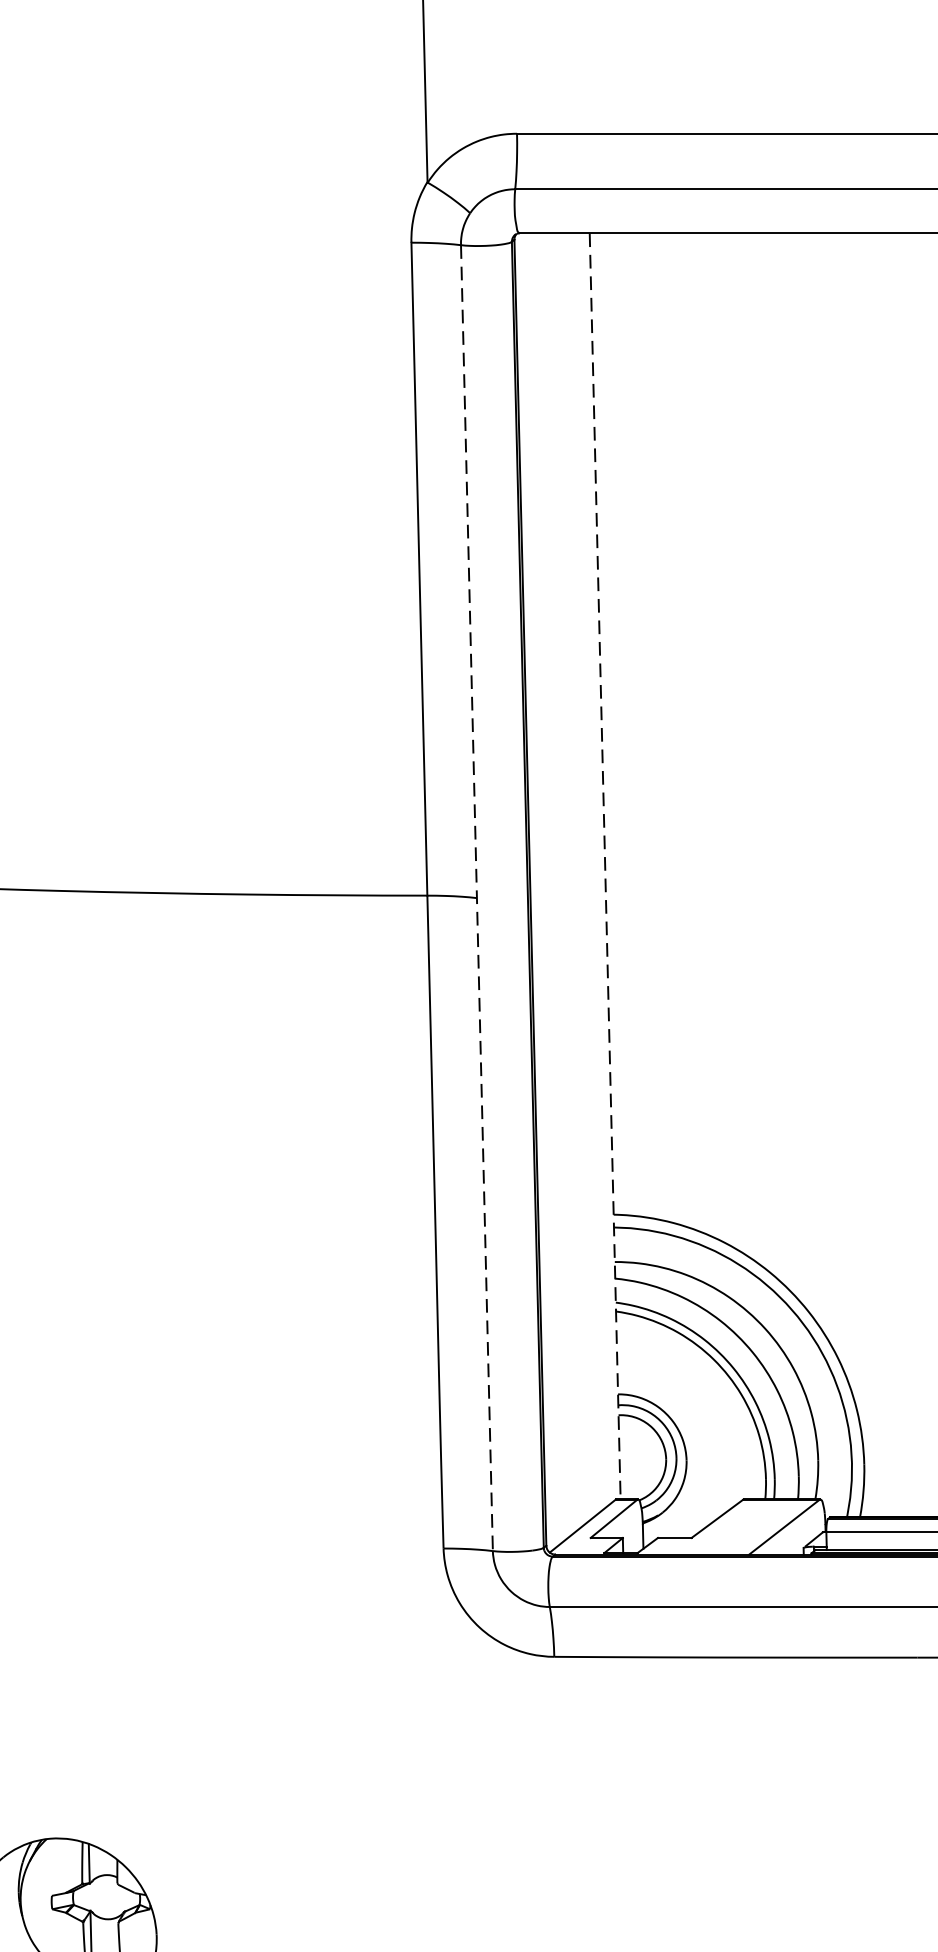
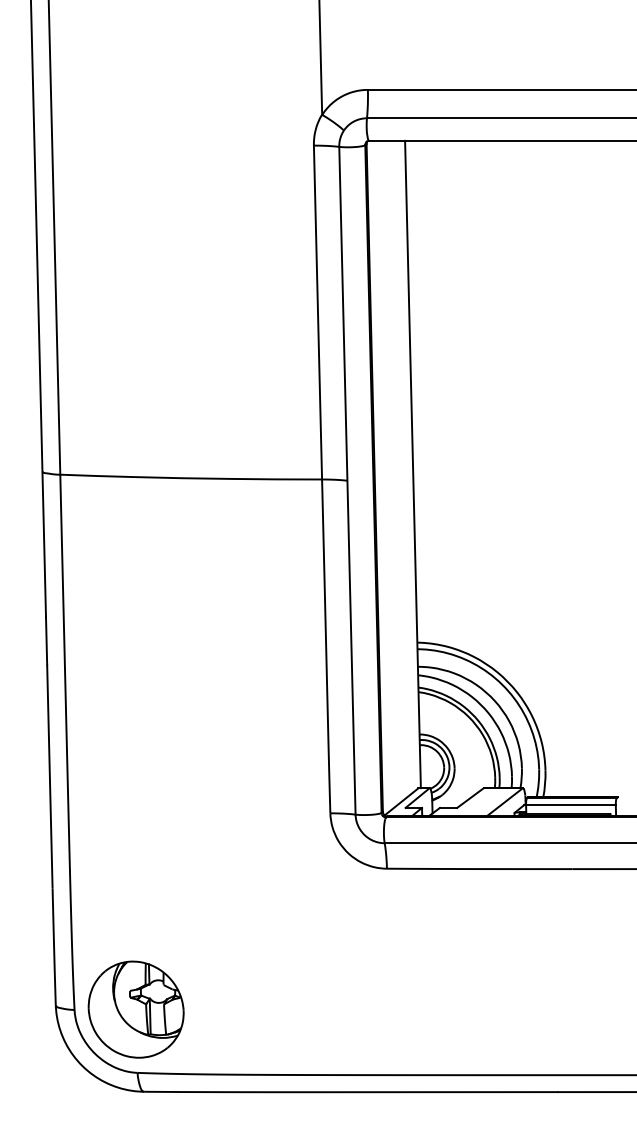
line: (604, 866) -> (412, 464), dashed -> solid
line: (477, 897) -> (347, 480), dashed -> solid

